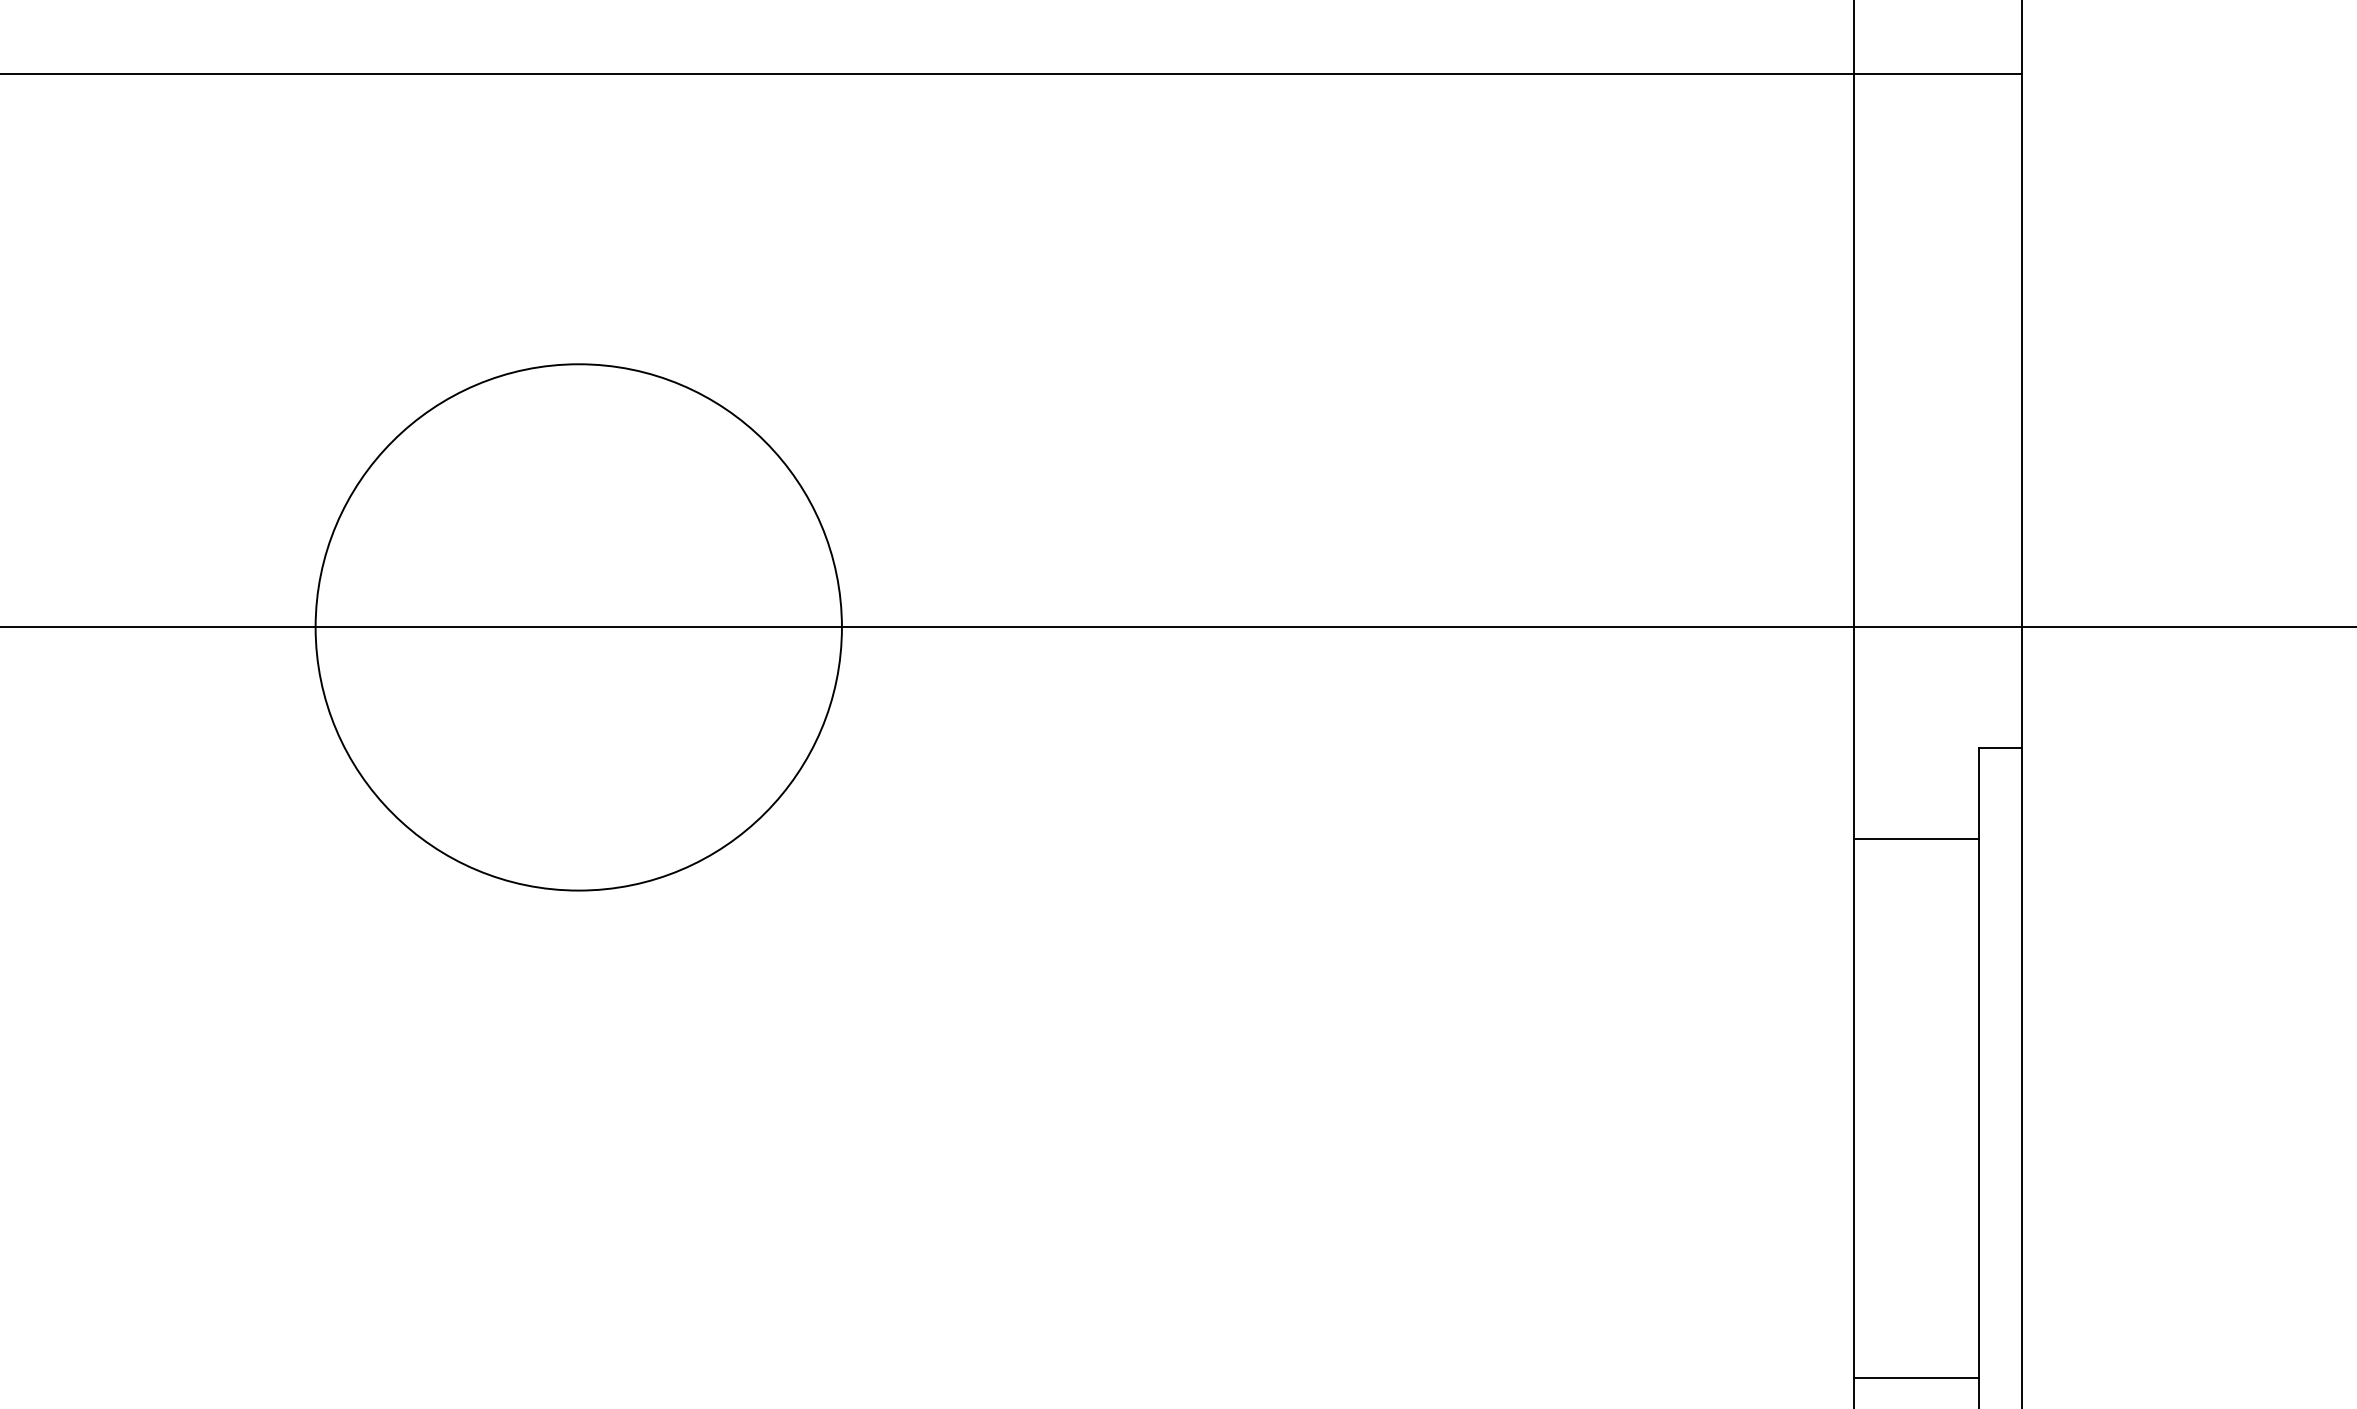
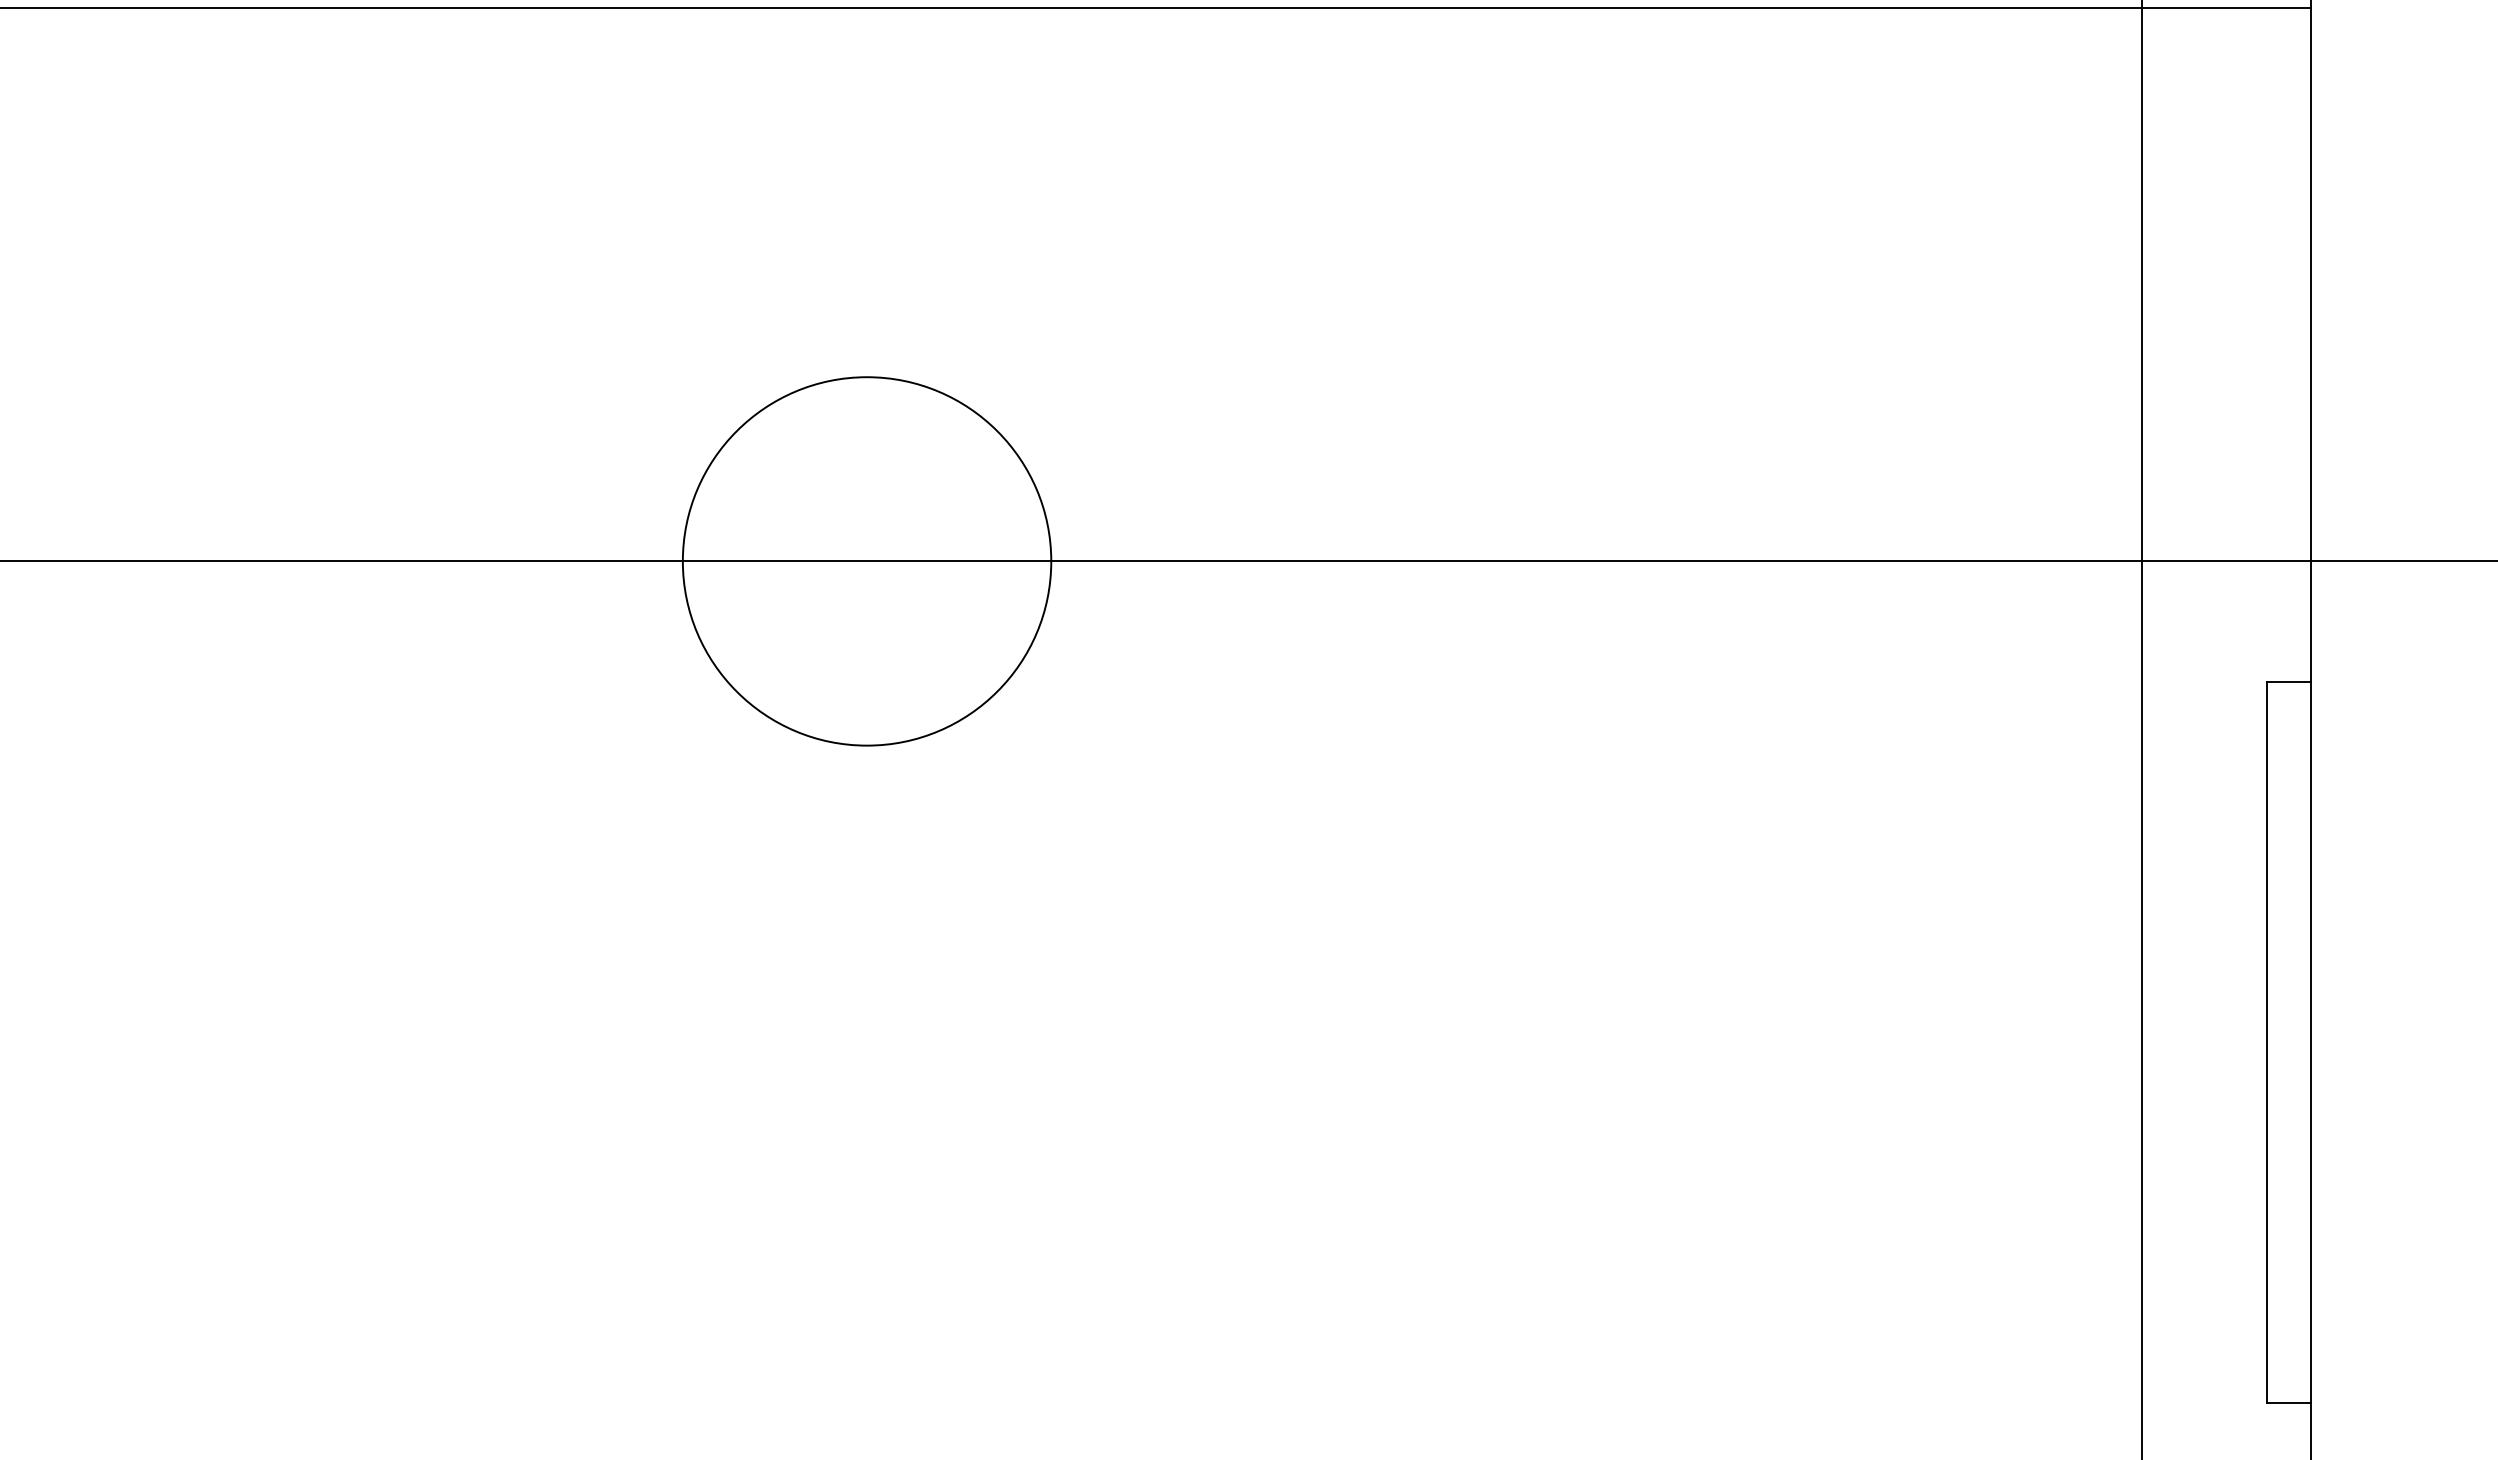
circle: (578, 627) -> (866, 561), size x0.7
line: (1916, 839) -> (2204, 773), removed
line: (1916, 1378) -> (2204, 1312), removed

